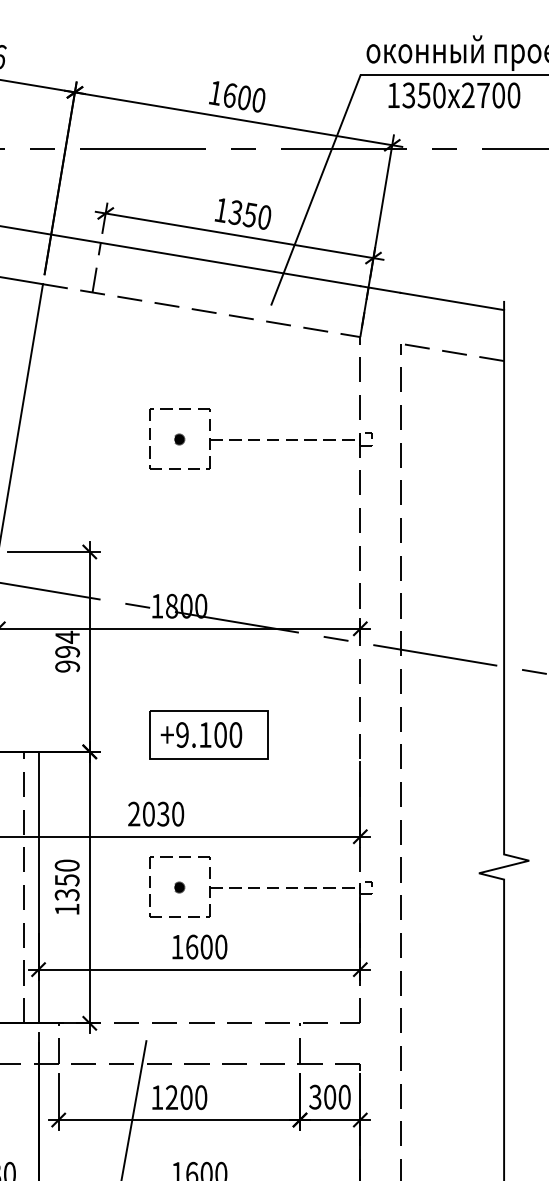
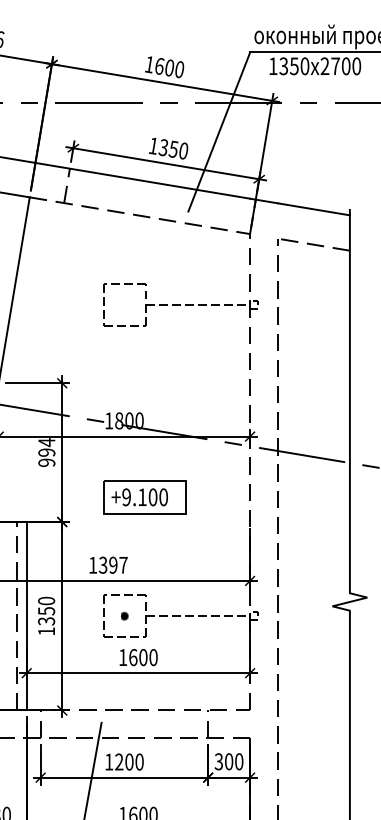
part: (179, 438) -> (124, 304), removed
part: (208, 735) -> (144, 497), moved
text: (156, 813) -> (108, 564), 2030 -> 1397

